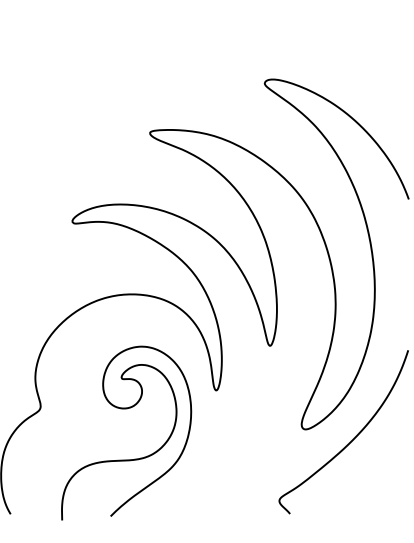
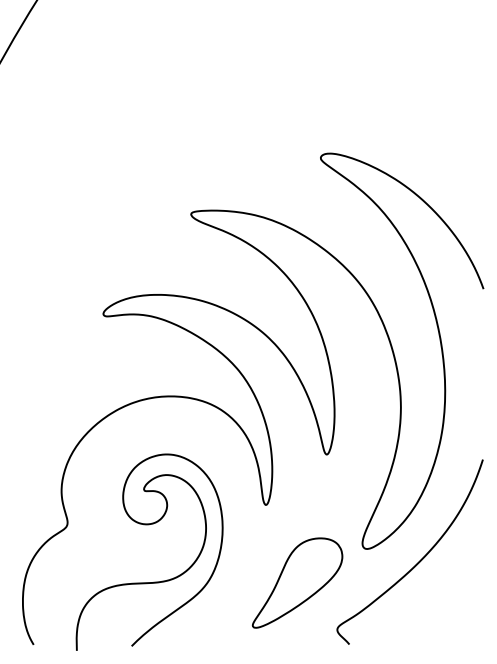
curve: (126, 409) -> (149, 525), moved
part: (244, 459) -> (297, 582), added

